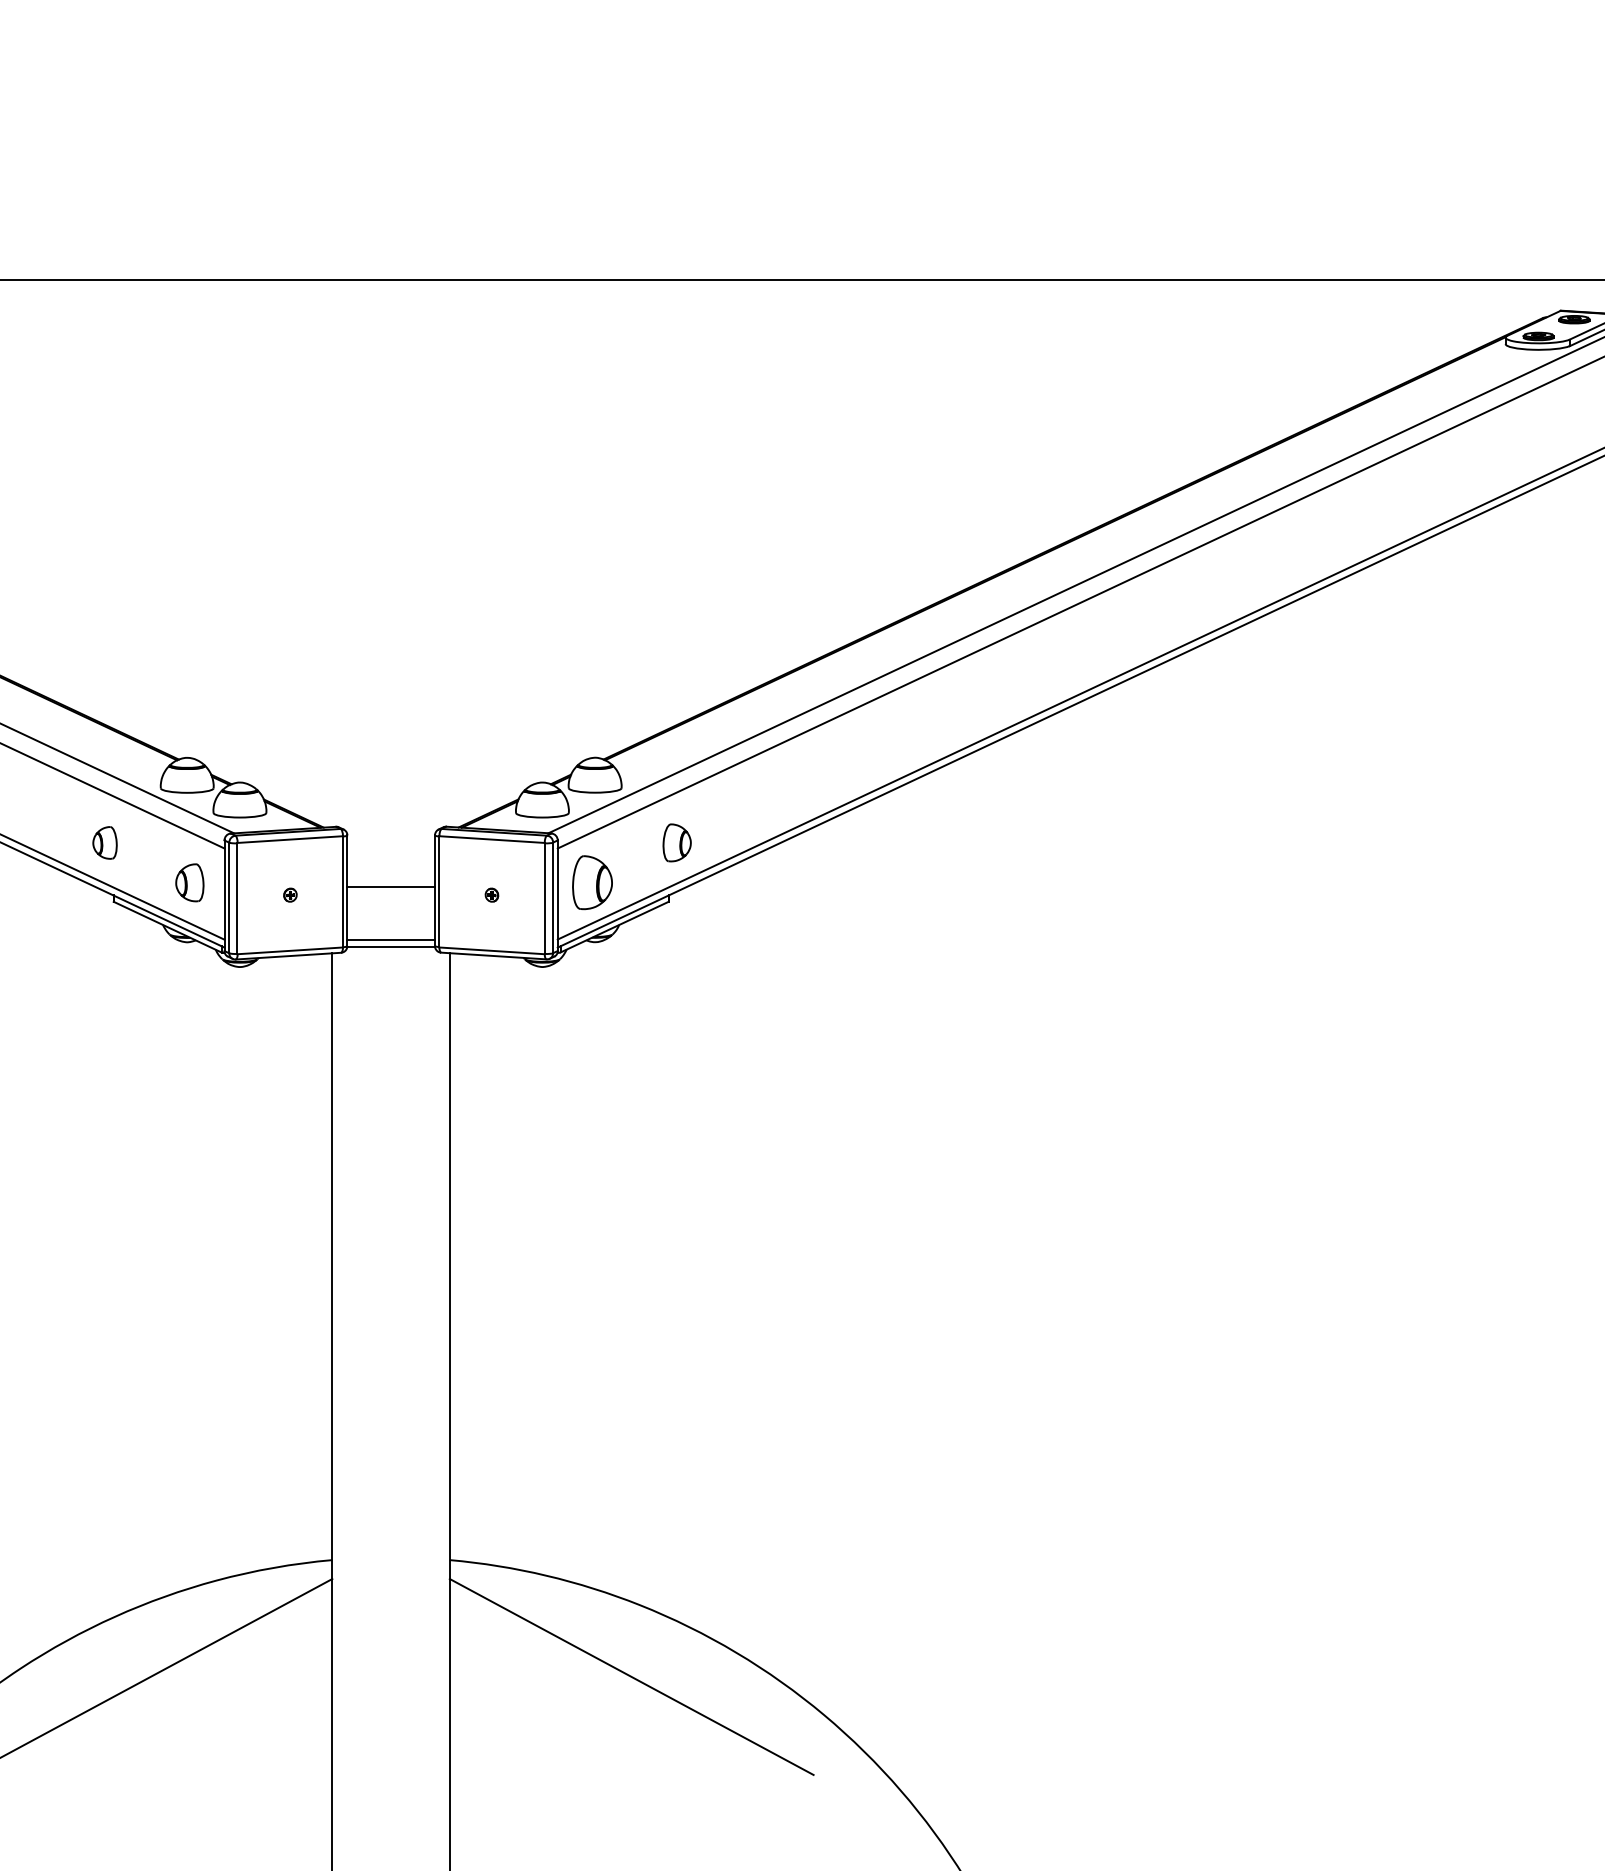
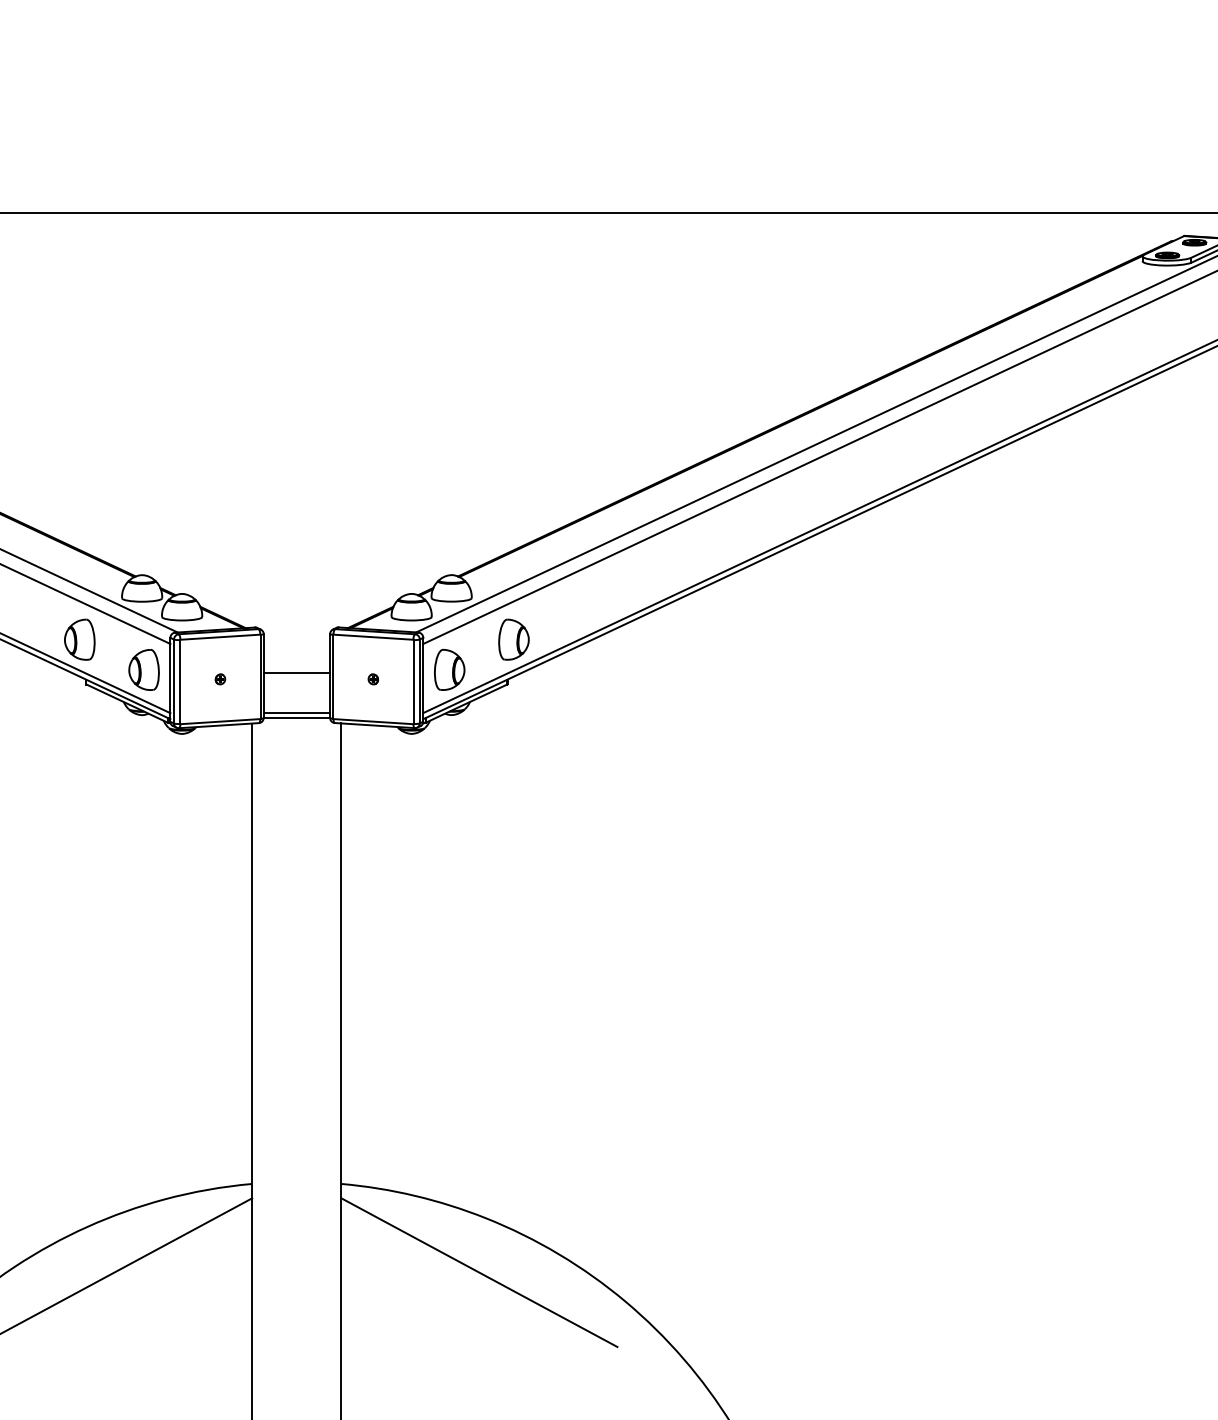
part: (104, 842) -> (79, 639), size x1.67
part: (676, 842) -> (513, 639), size x1.43
part: (189, 882) -> (143, 669), size x1.43

